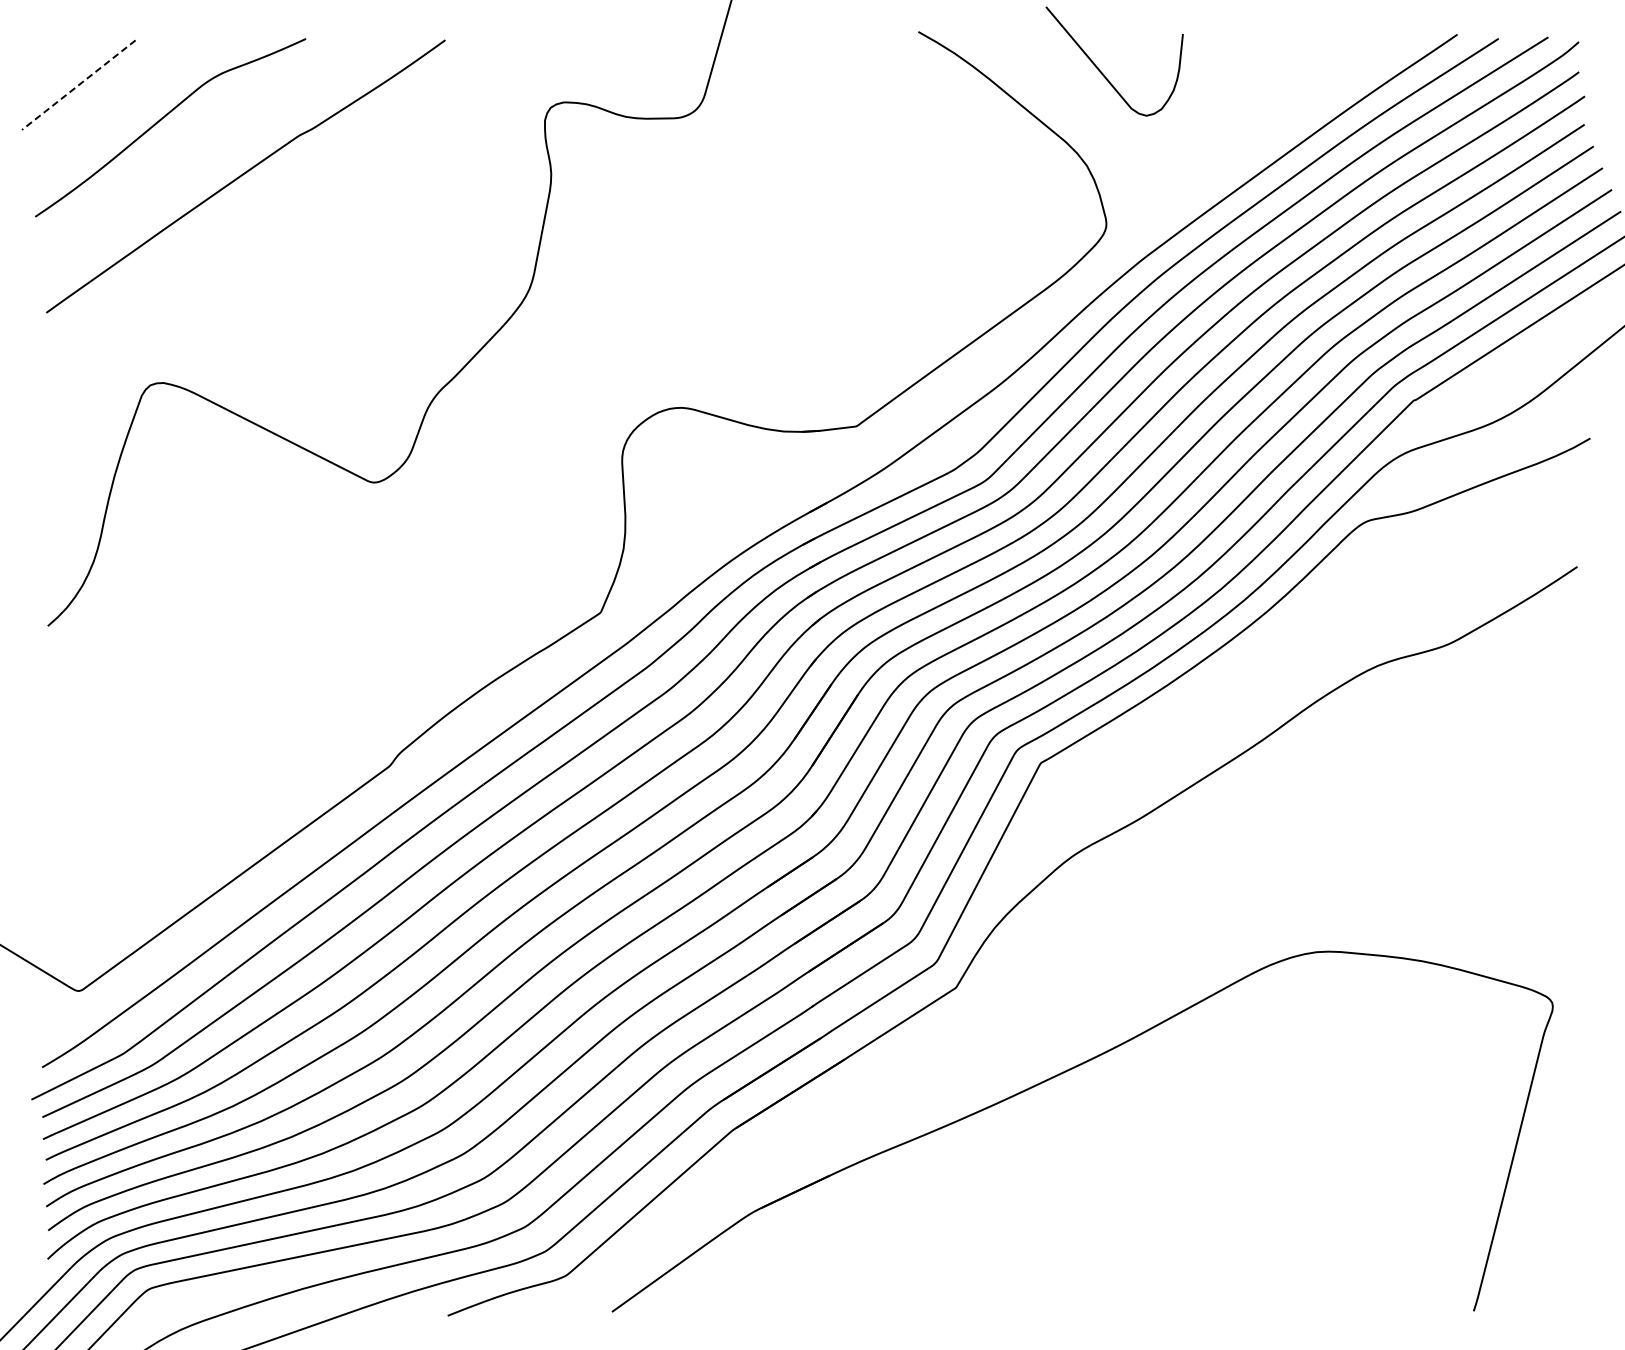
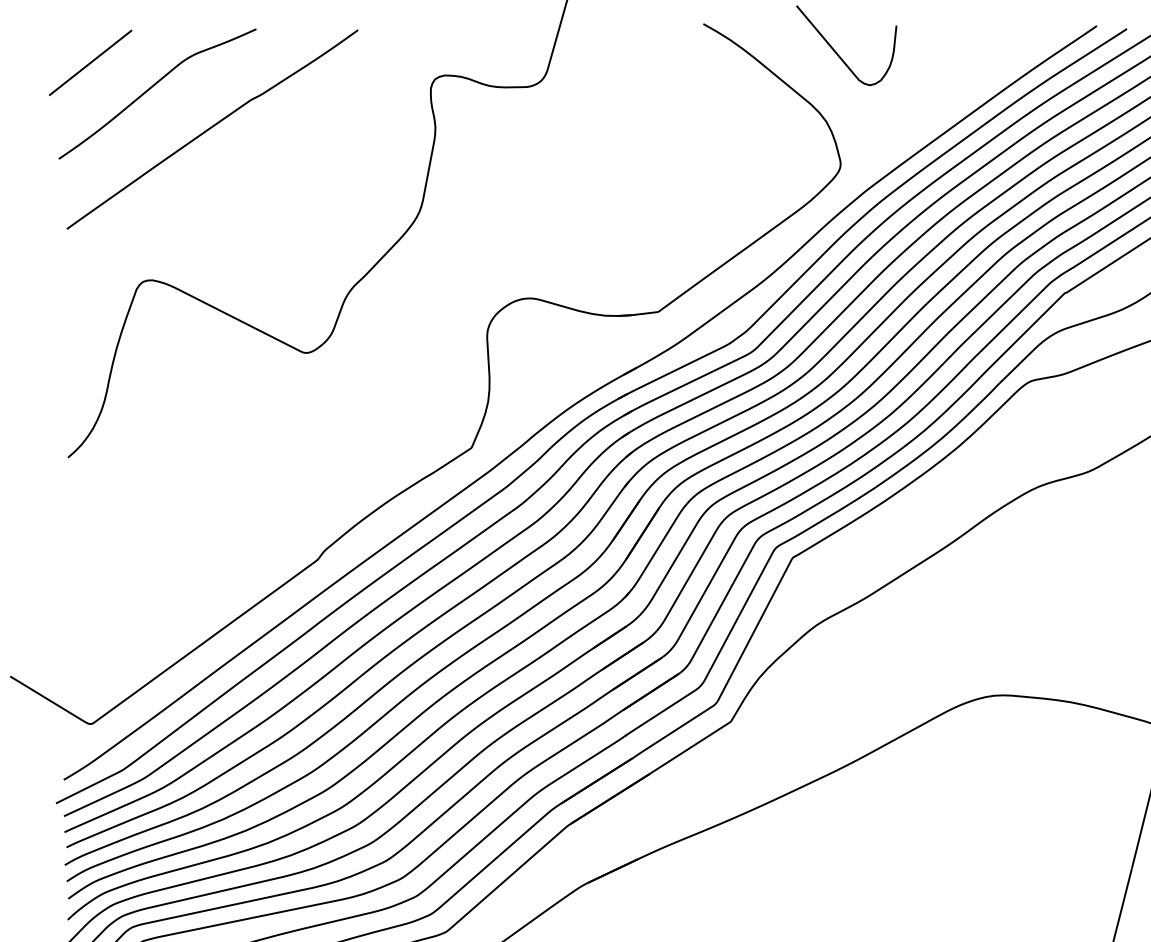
line: (78, 85) -> (90, 63), dashed -> solid

